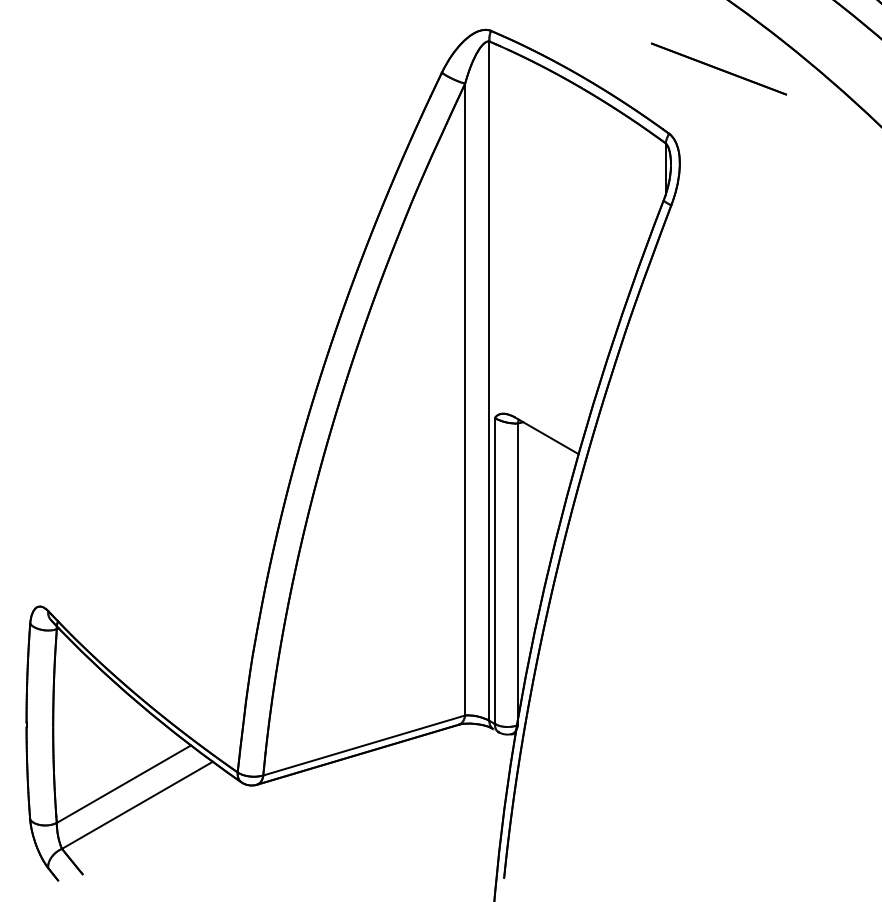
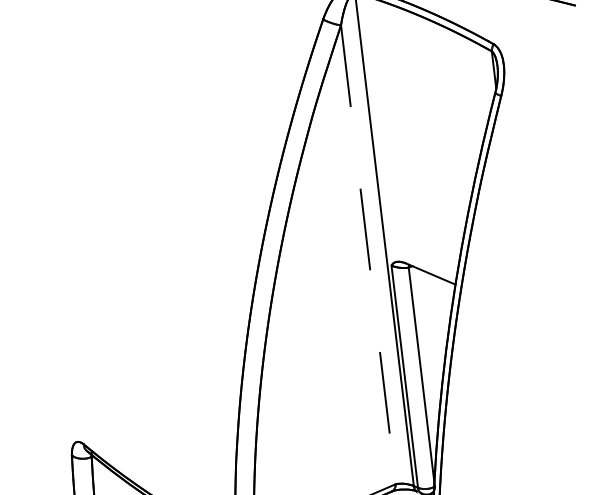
line: (465, 399) -> (368, 254), solid -> dashed

